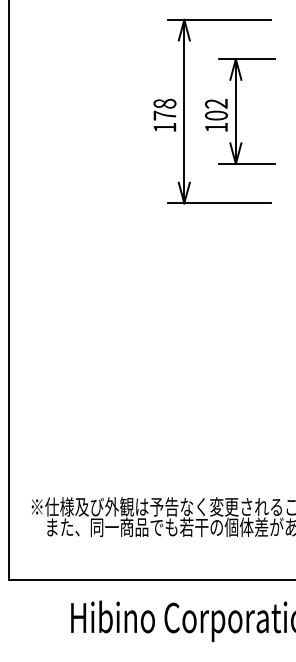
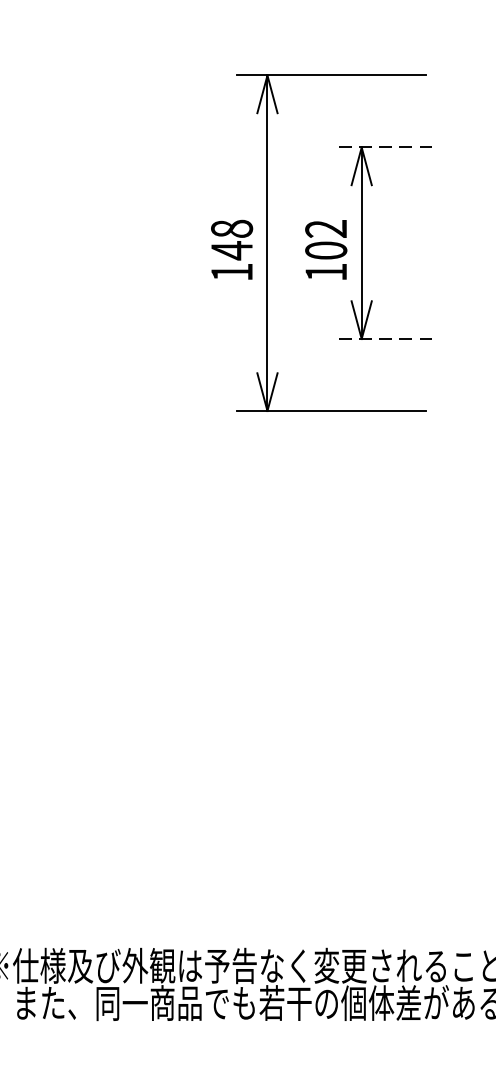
line: (246, 59) -> (381, 147), solid -> dashed
text: (164, 115) -> (231, 250), 178 -> 148
line: (246, 163) -> (381, 338), solid -> dashed

